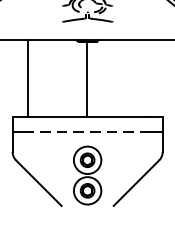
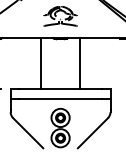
line: (27, 78) -> (40, 63), moved
line: (87, 78) -> (80, 63), moved
line: (87, 132) -> (60, 99), dashed -> solid

